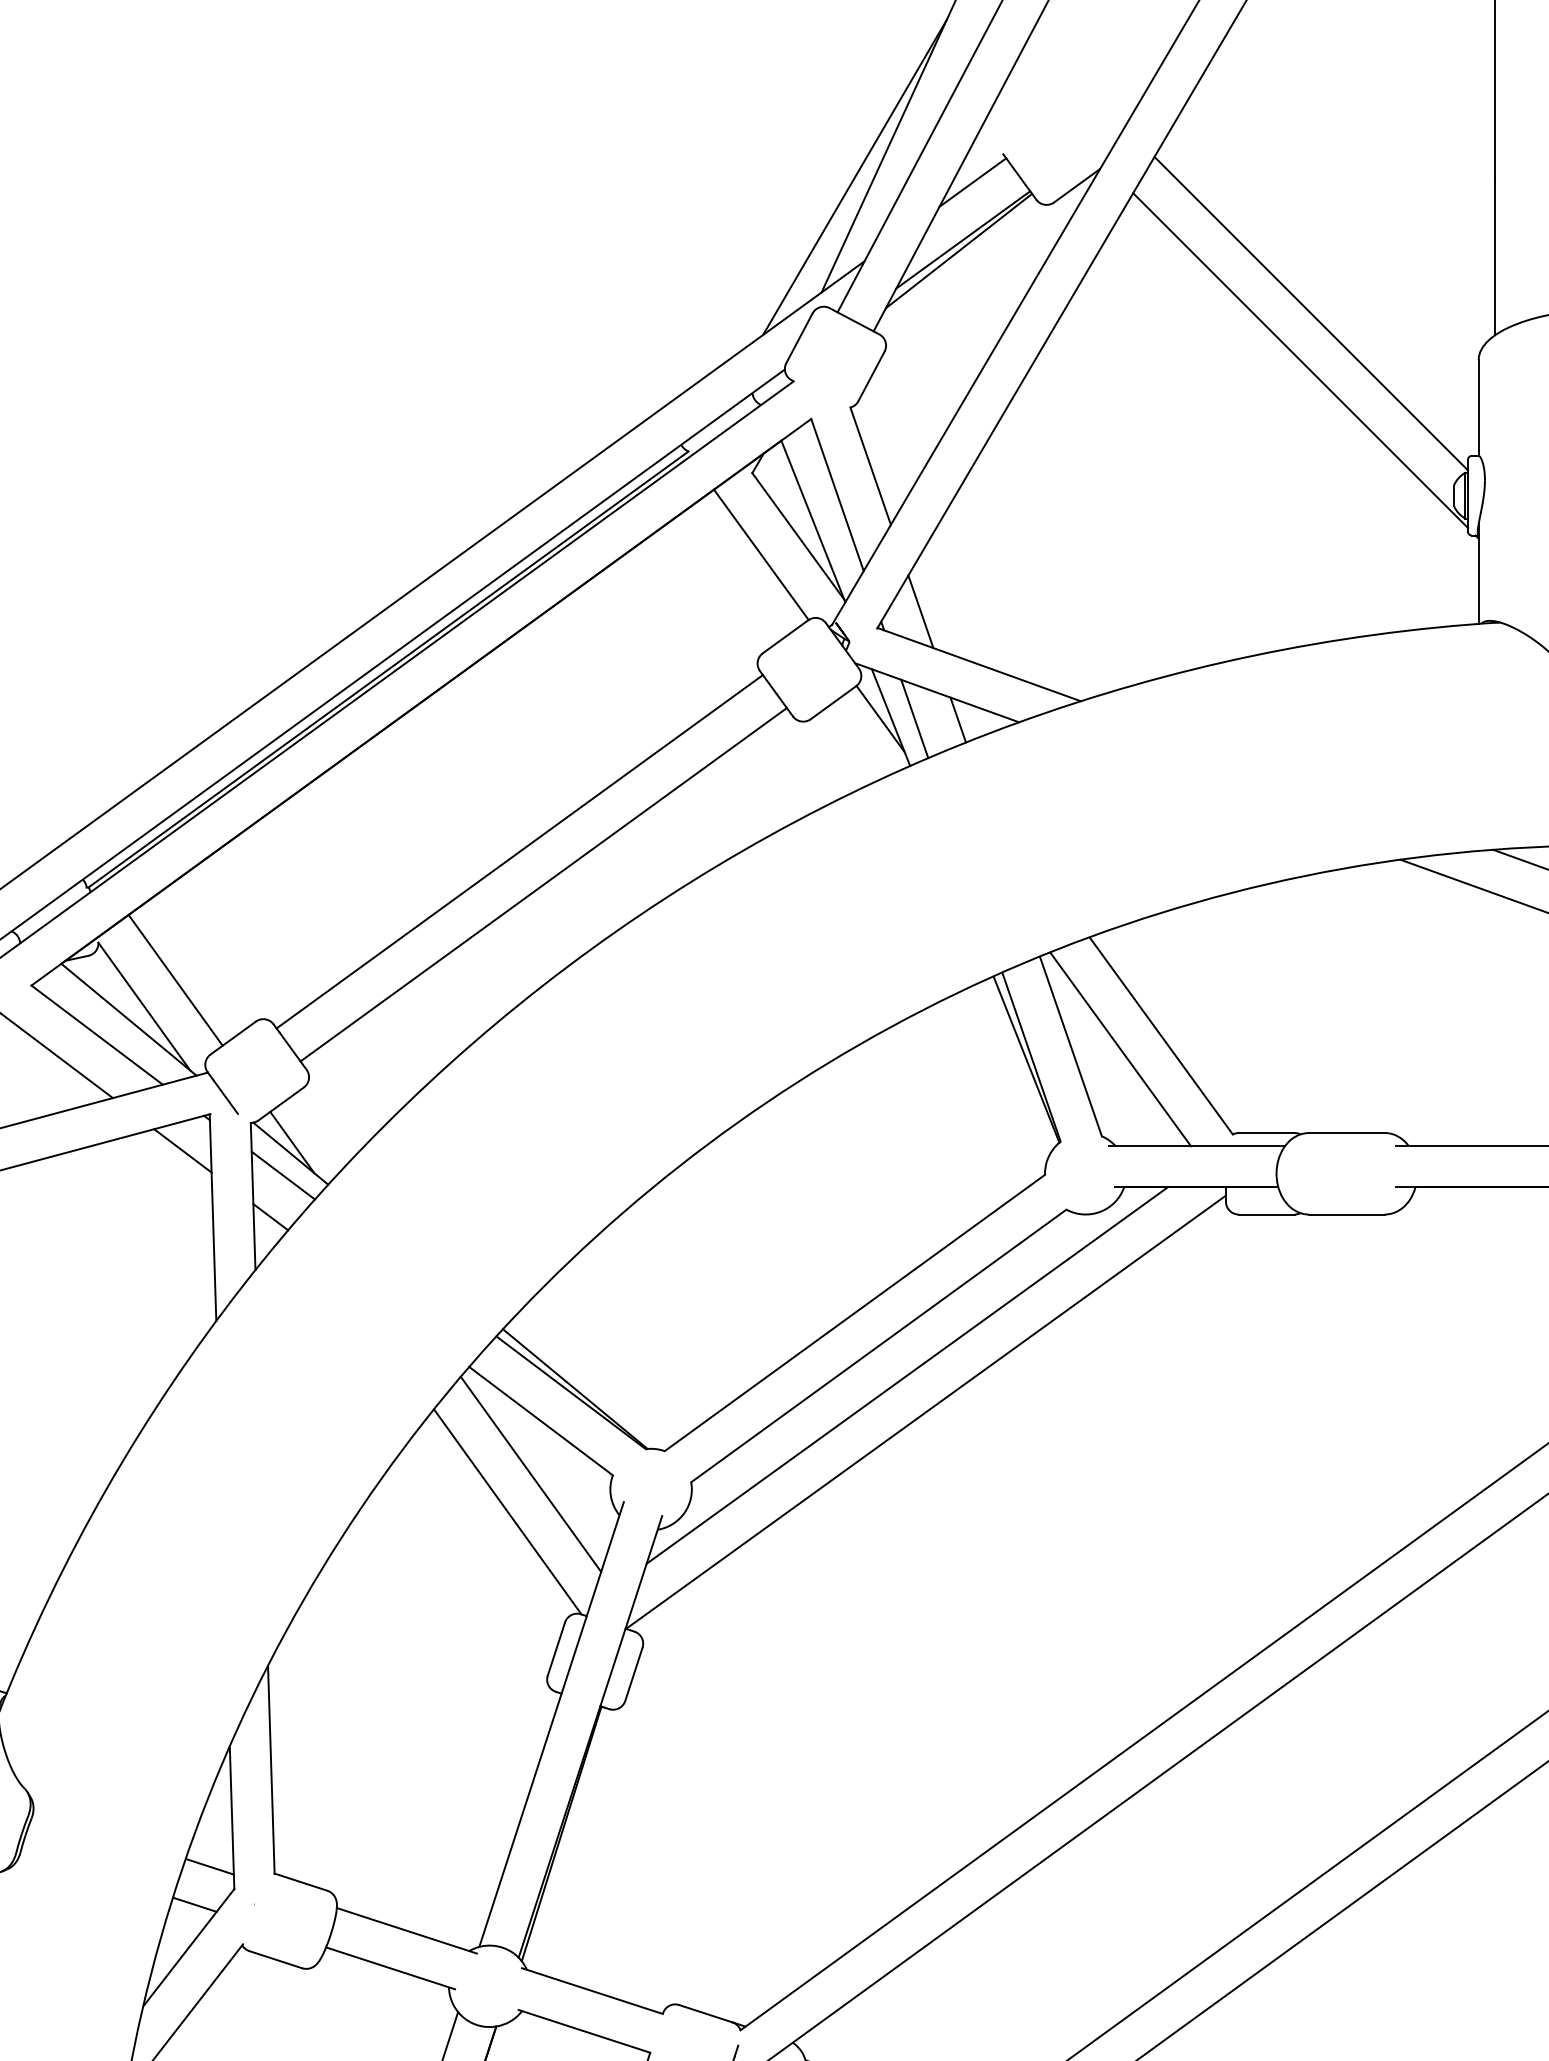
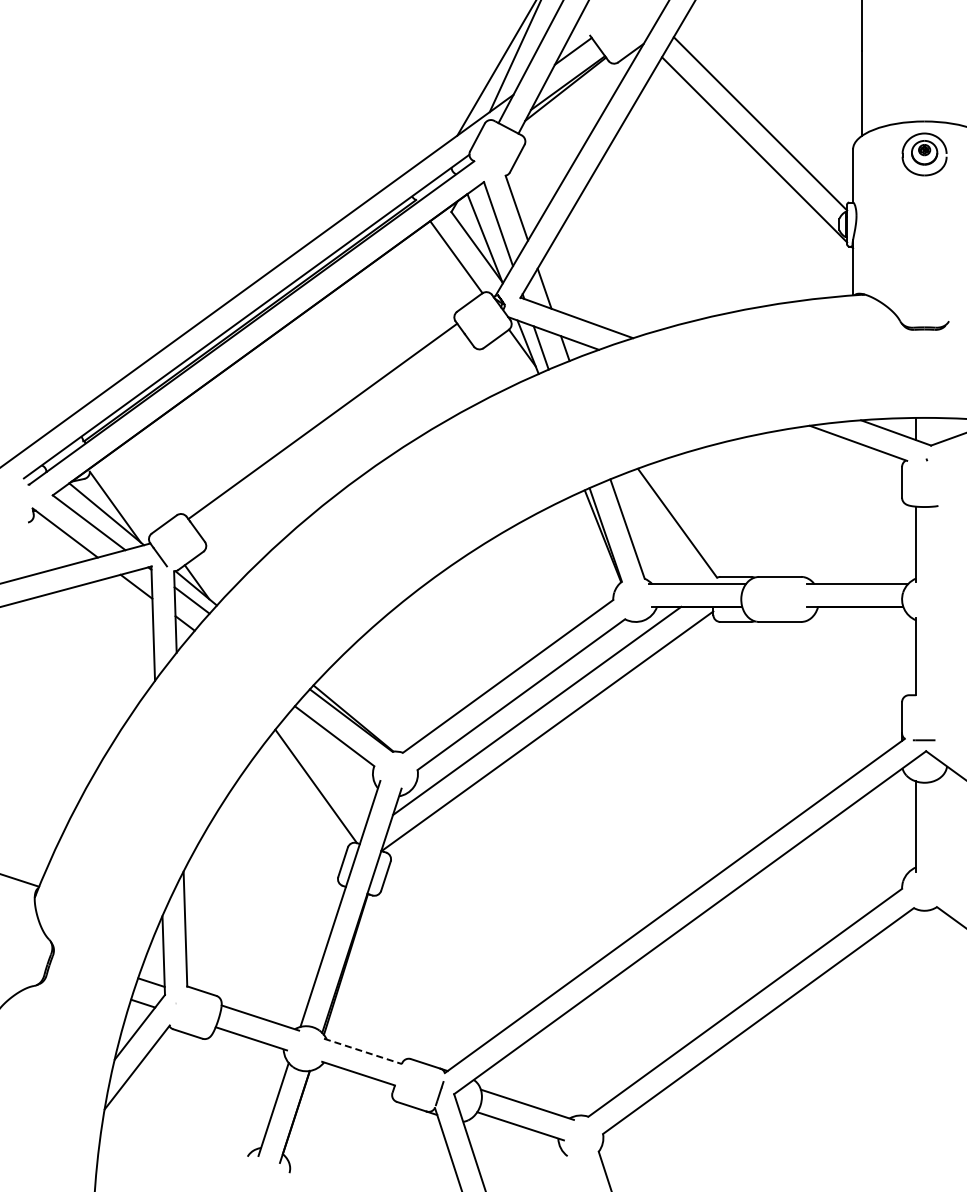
line: (542, 884) -> (335, 439), removed
line: (175, 980) -> (132, 492), removed
line: (1121, 1049) -> (655, 530), removed
line: (530, 1474) -> (328, 765), removed
line: (591, 1991) -> (362, 1051), solid -> dashed

